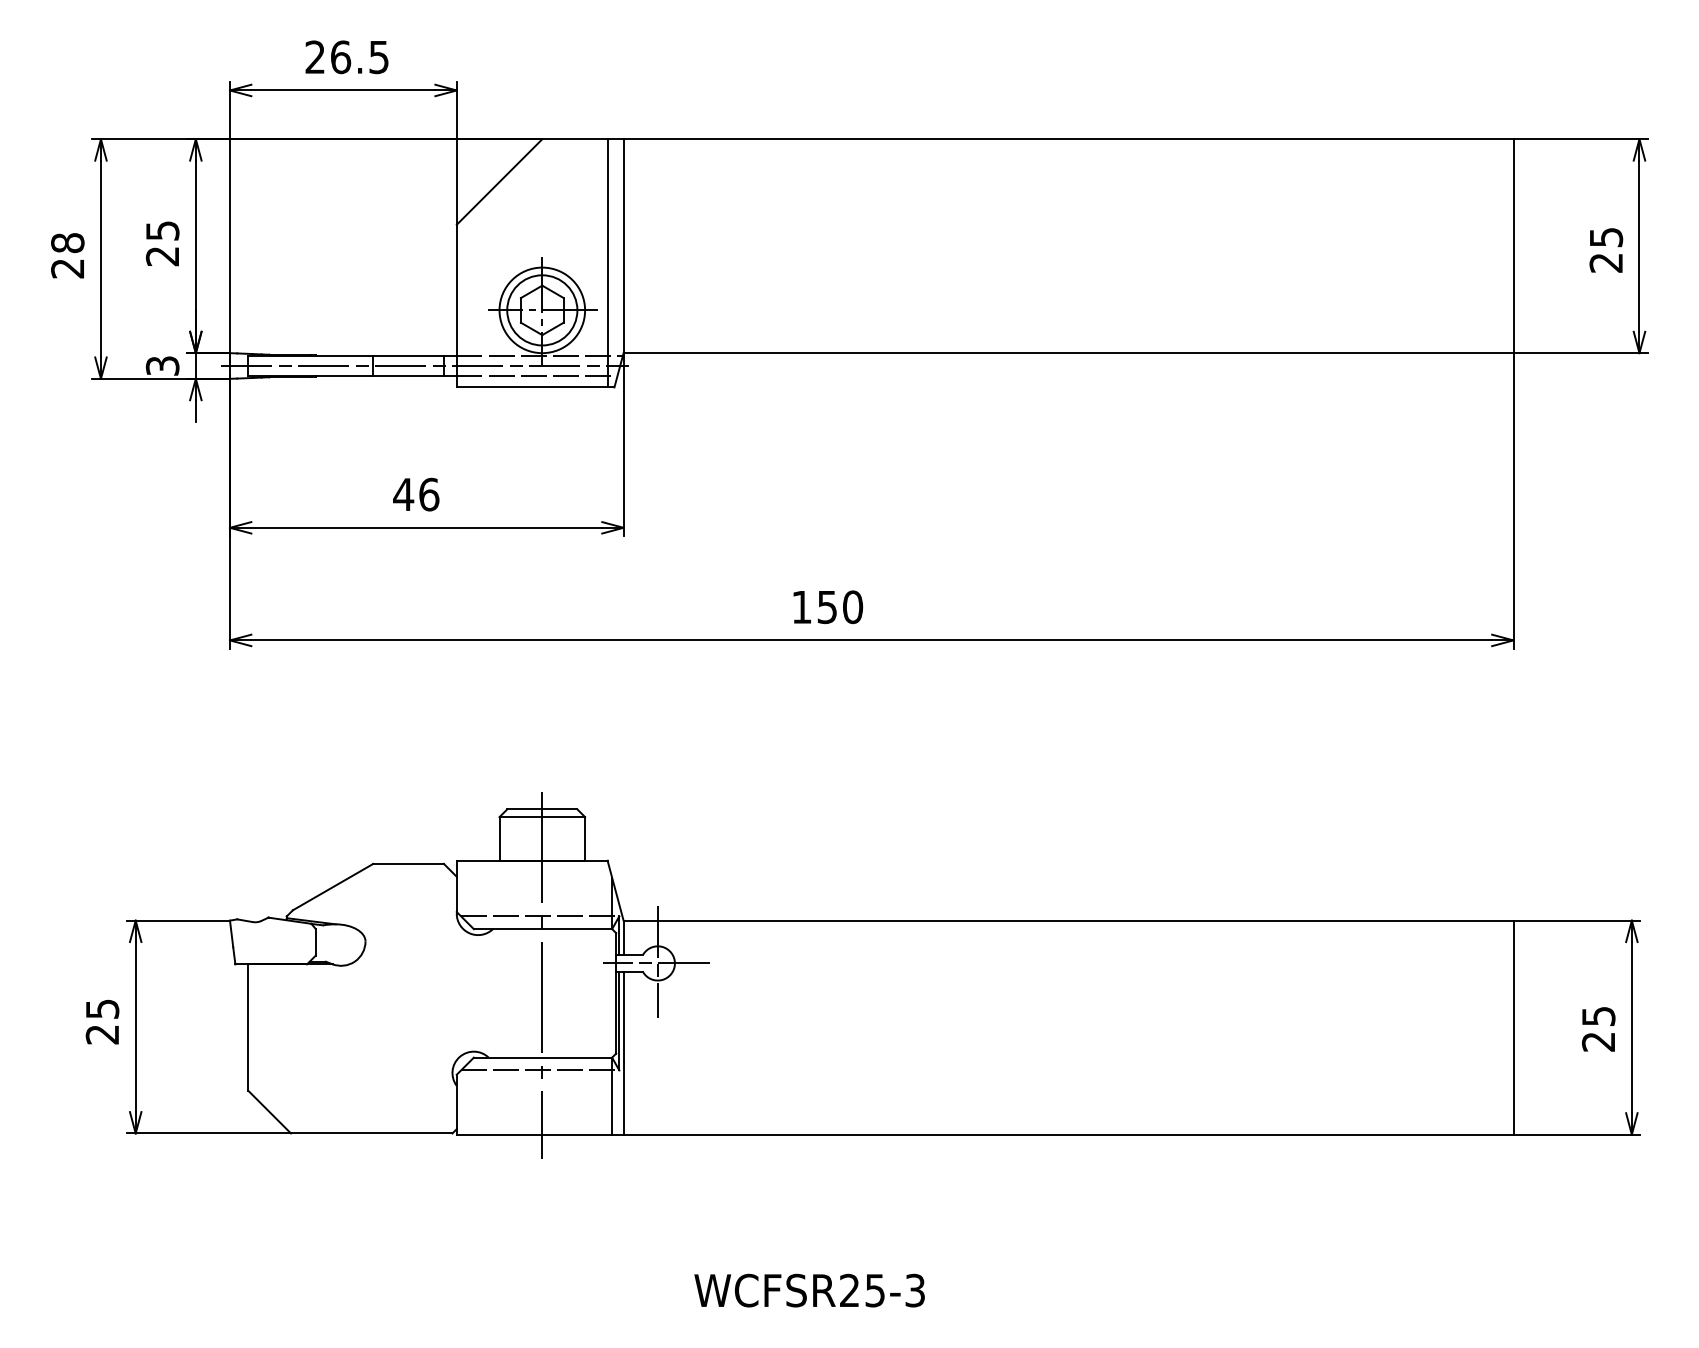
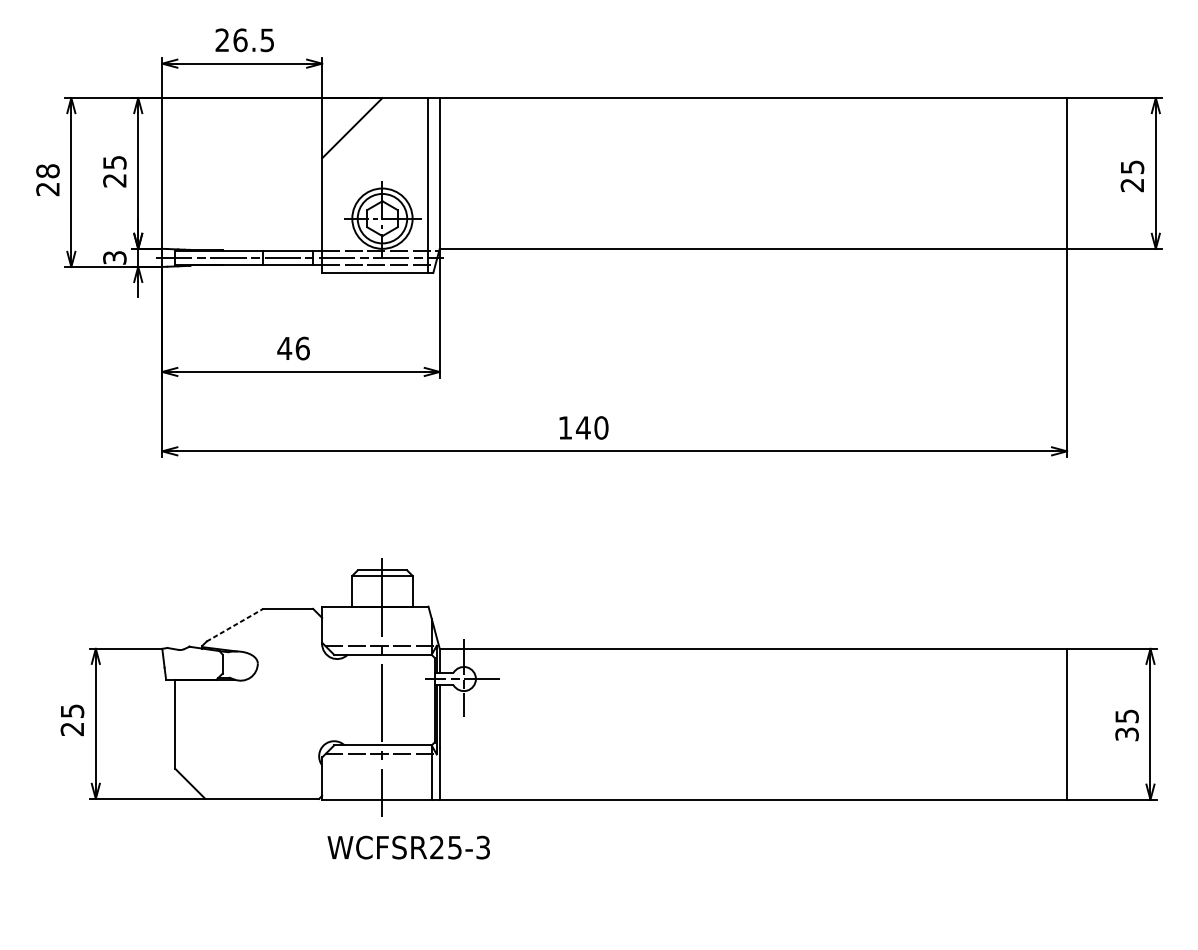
text: (826, 607) -> (582, 428), 150 -> 140
line: (333, 886) -> (235, 624), solid -> dashed
text: (1598, 1041) -> (1126, 734), 25 -> 35
text: (809, 1290) -> (408, 847), moved

